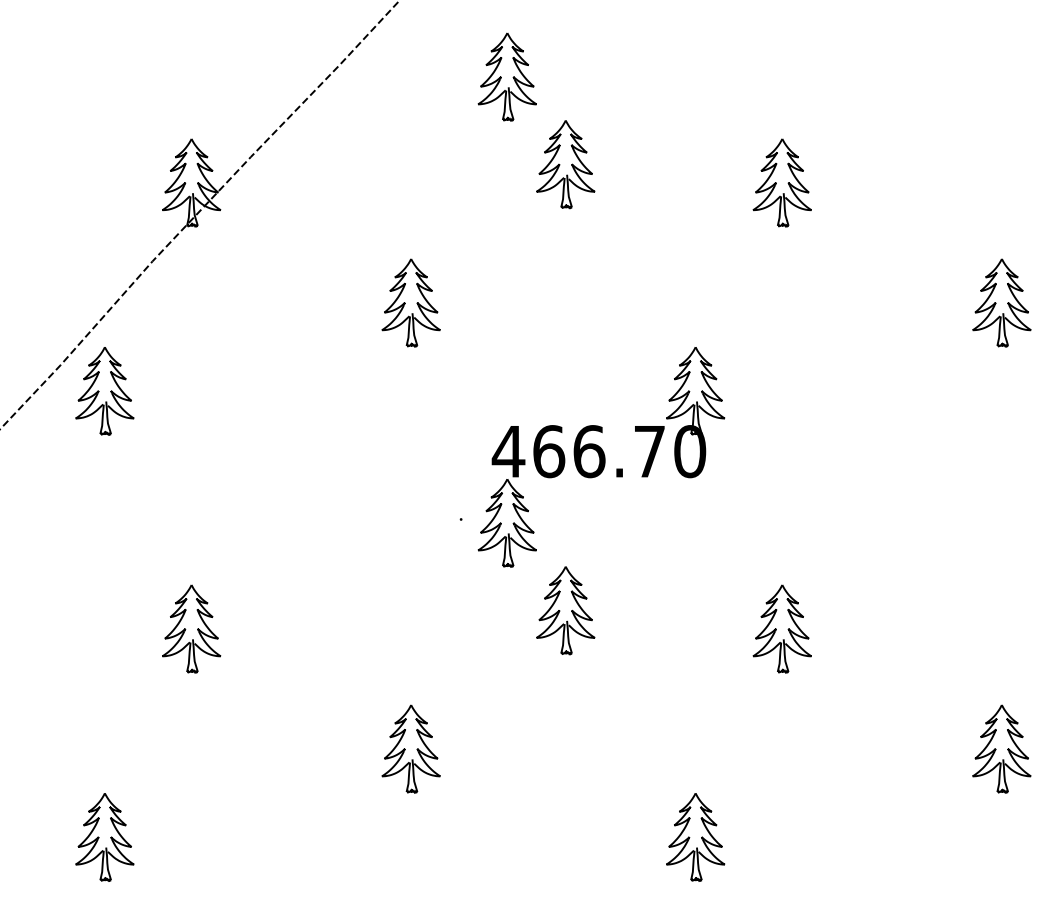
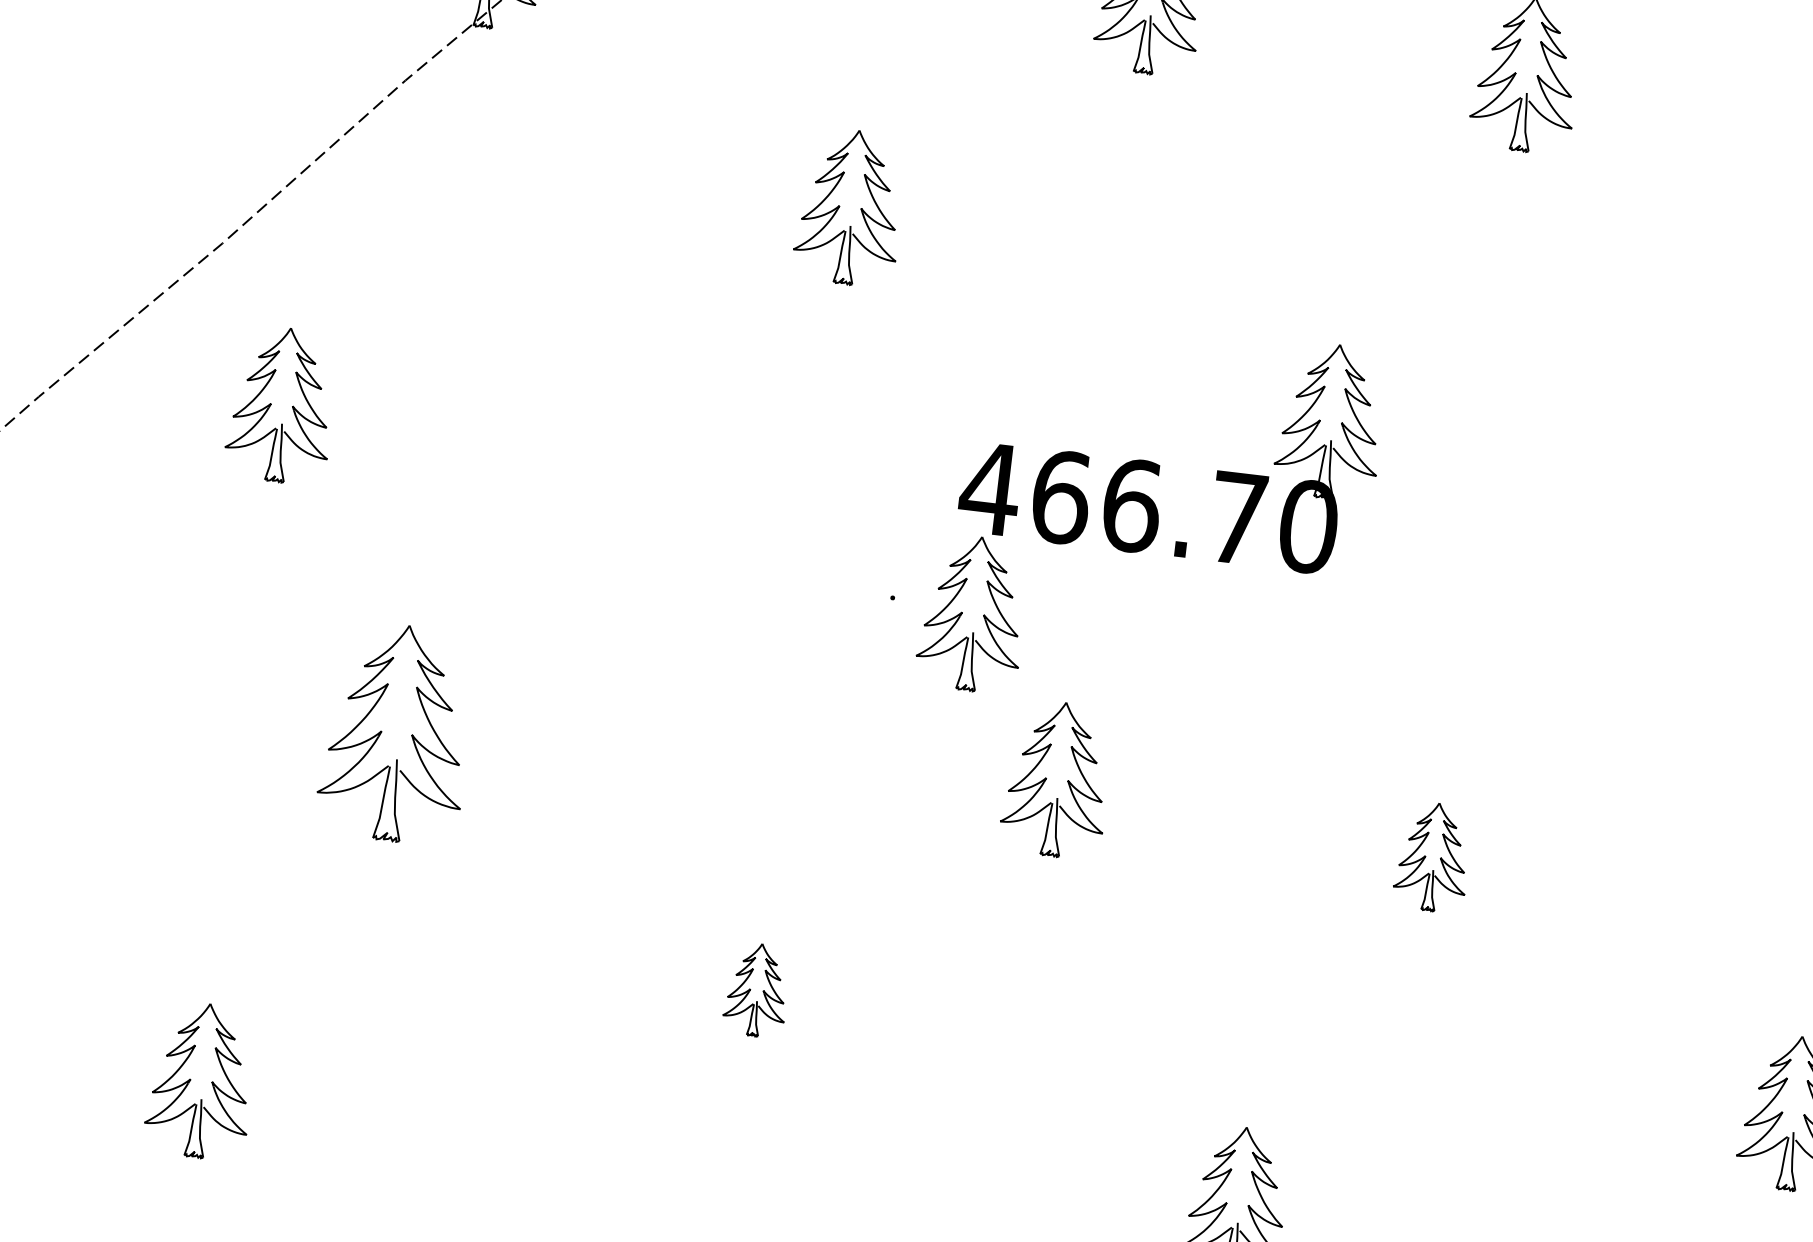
part: (104, 391) -> (281, 405), moved
part: (191, 628) -> (396, 732), size x1.4
part: (781, 628) -> (1431, 856), size x0.7
part: (410, 748) -> (755, 989), size x0.6

